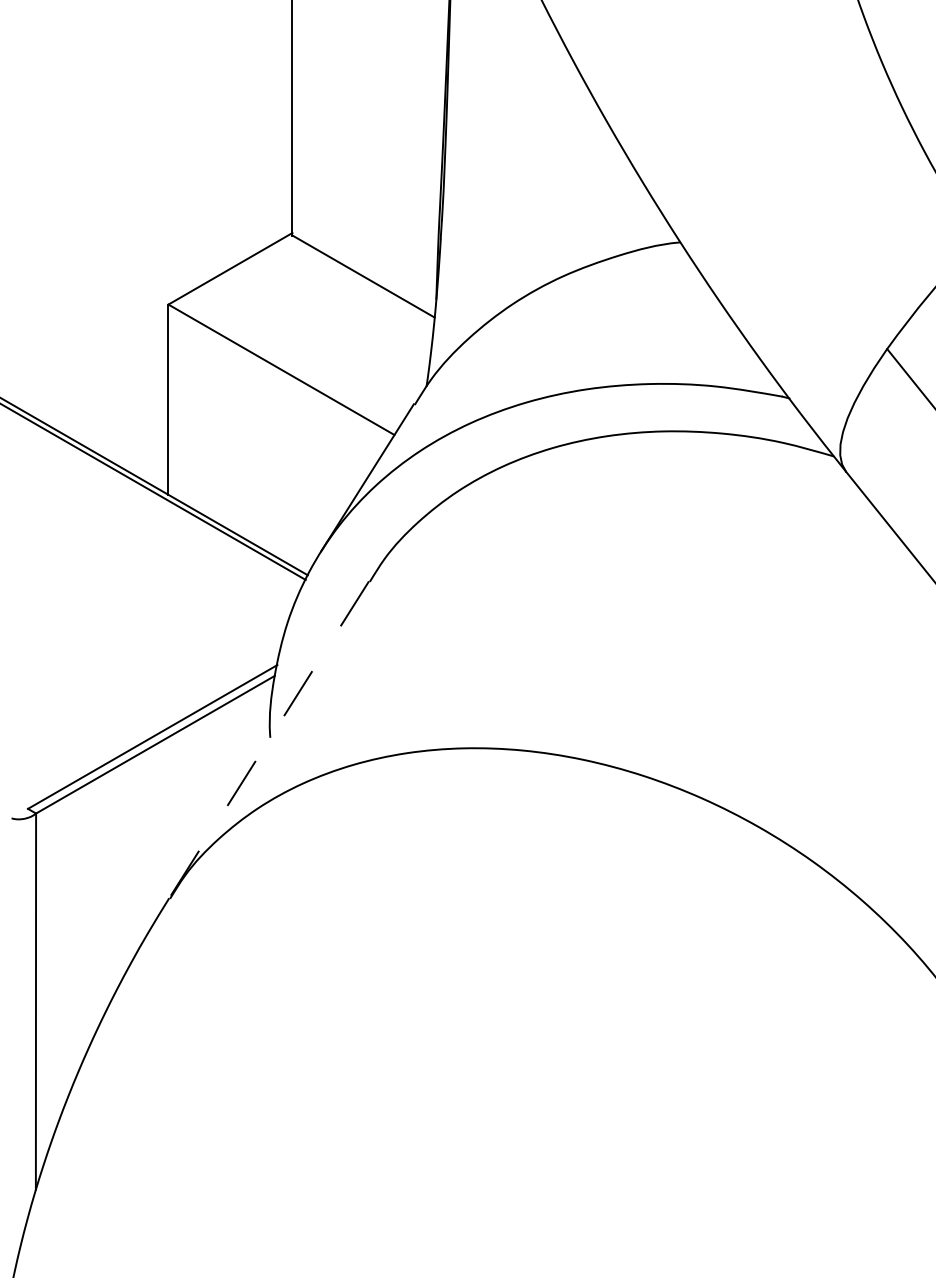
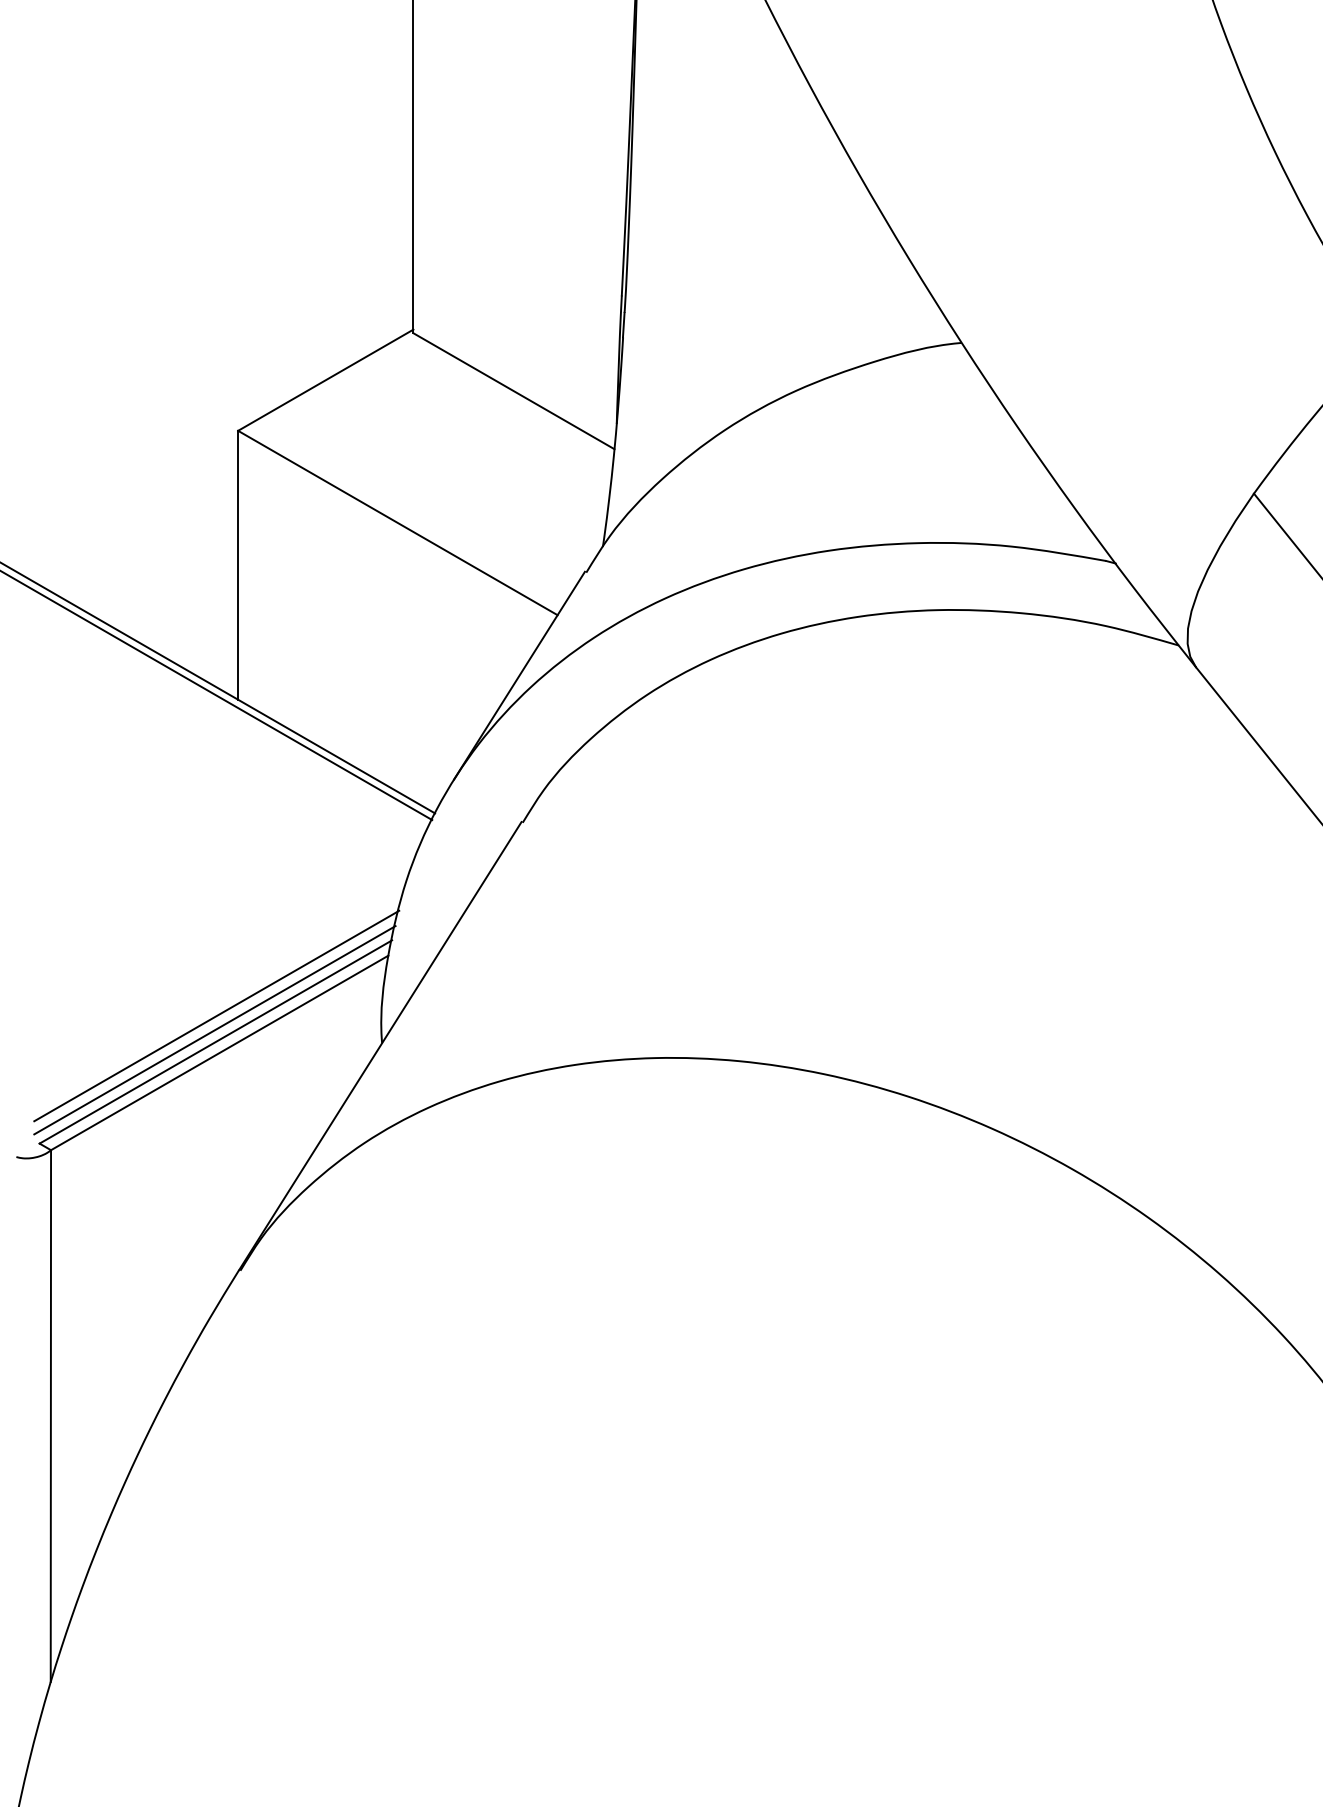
line: (153, 718) -> (216, 1015), added
line: (151, 728) -> (214, 1030), added
line: (269, 740) -> (380, 1046), dashed -> solid

